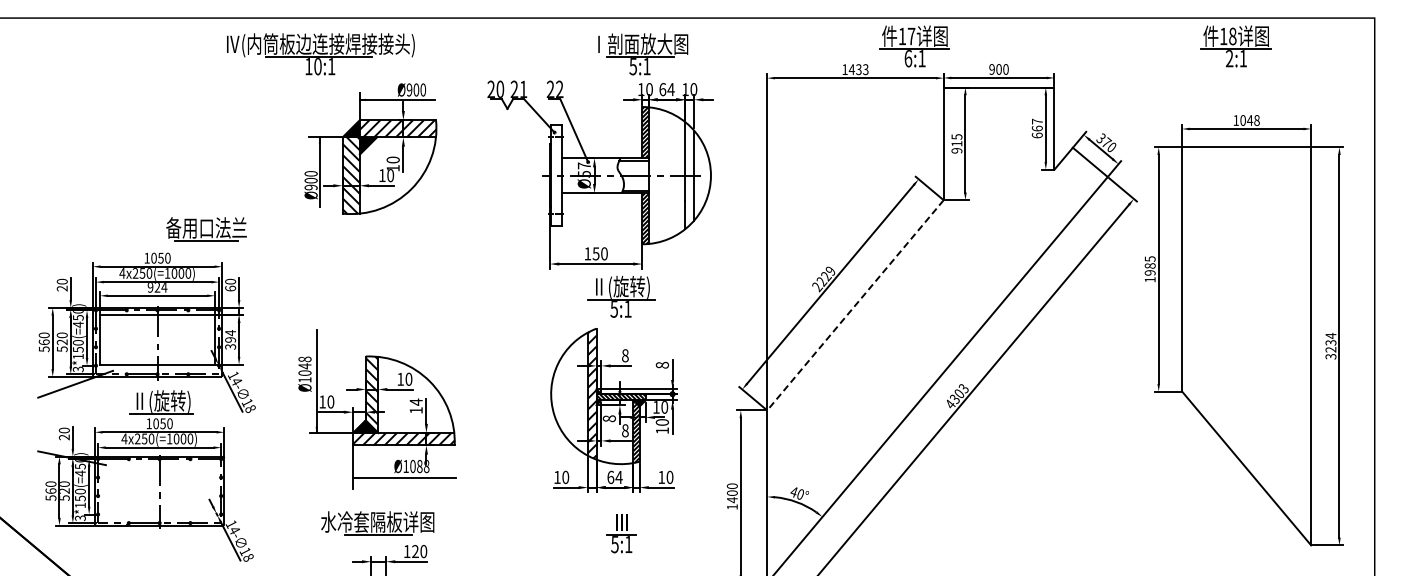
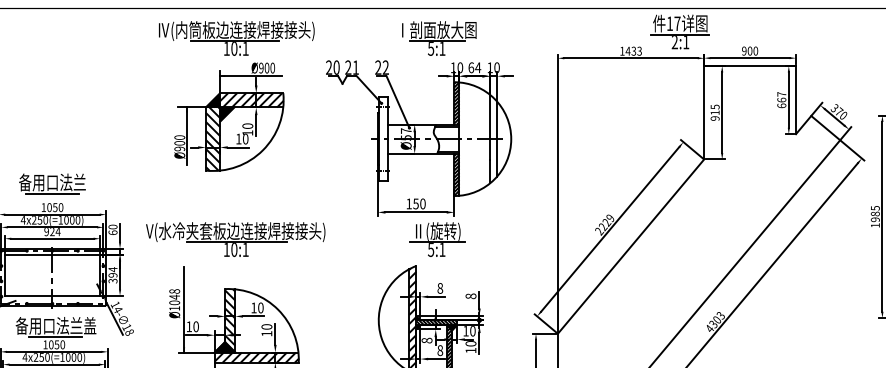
part: (320, 54) -> (236, 38), moved
part: (643, 54) -> (439, 38), moved
text: (908, 58) -> (674, 42), 6:1 -> 2:1
part: (206, 229) -> (52, 183), moved
part: (378, 296) -> (235, 239), added
line: (855, 305) -> (631, 246), dashed -> solid
text: (161, 401) -> (55, 326), Ⅱ(旋转) -> 备用口法兰盖
text: (415, 401) -> (266, 326), 14 -> 10

